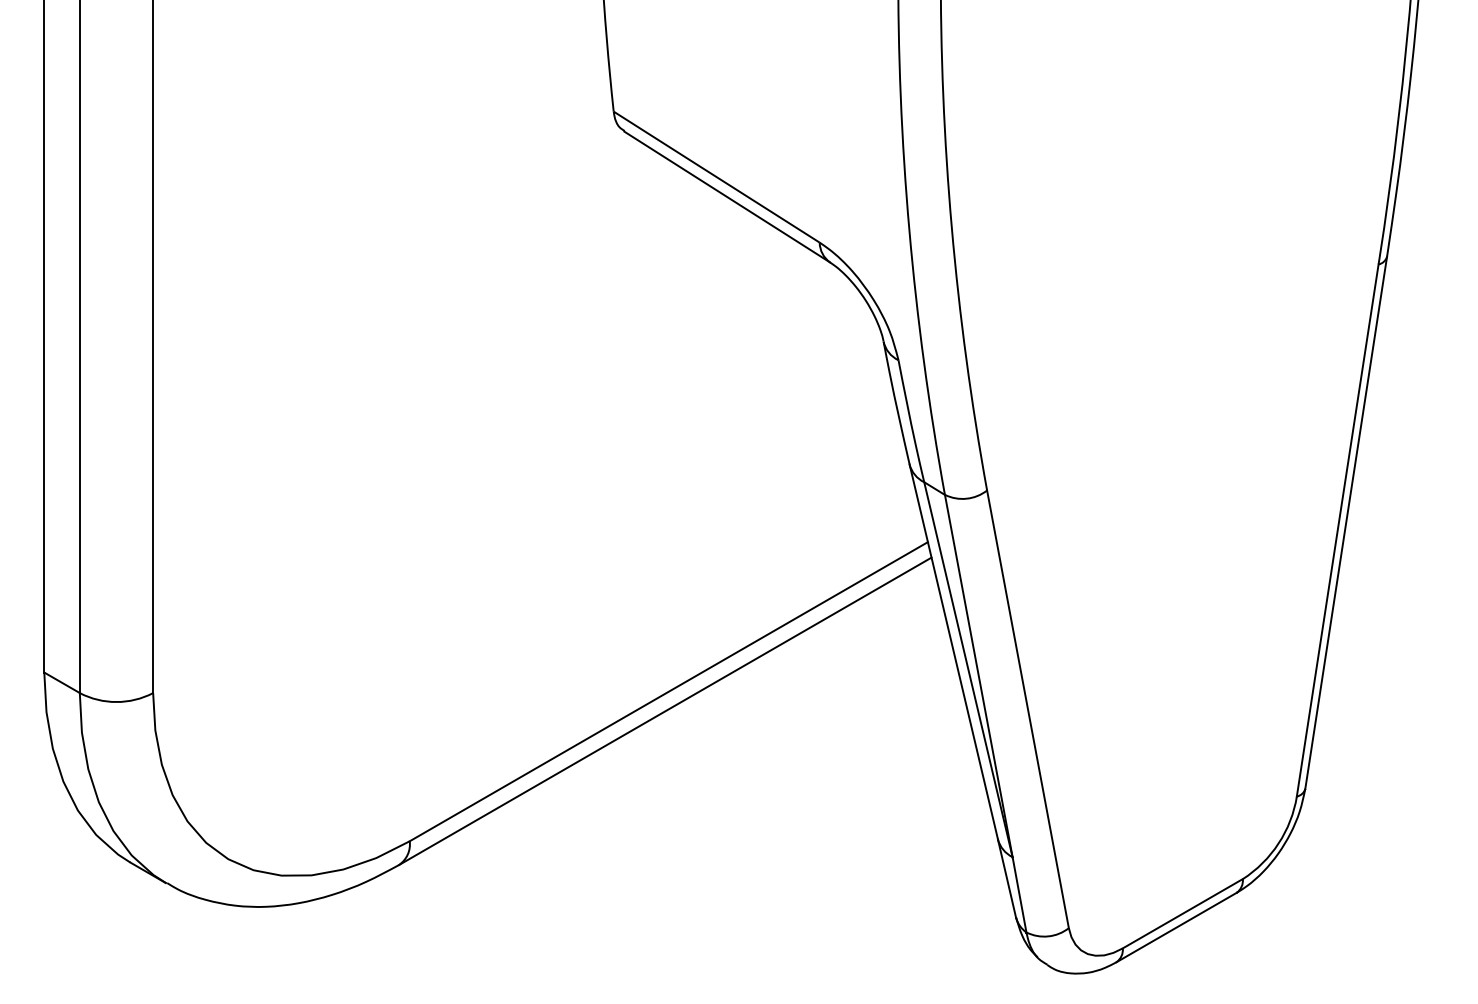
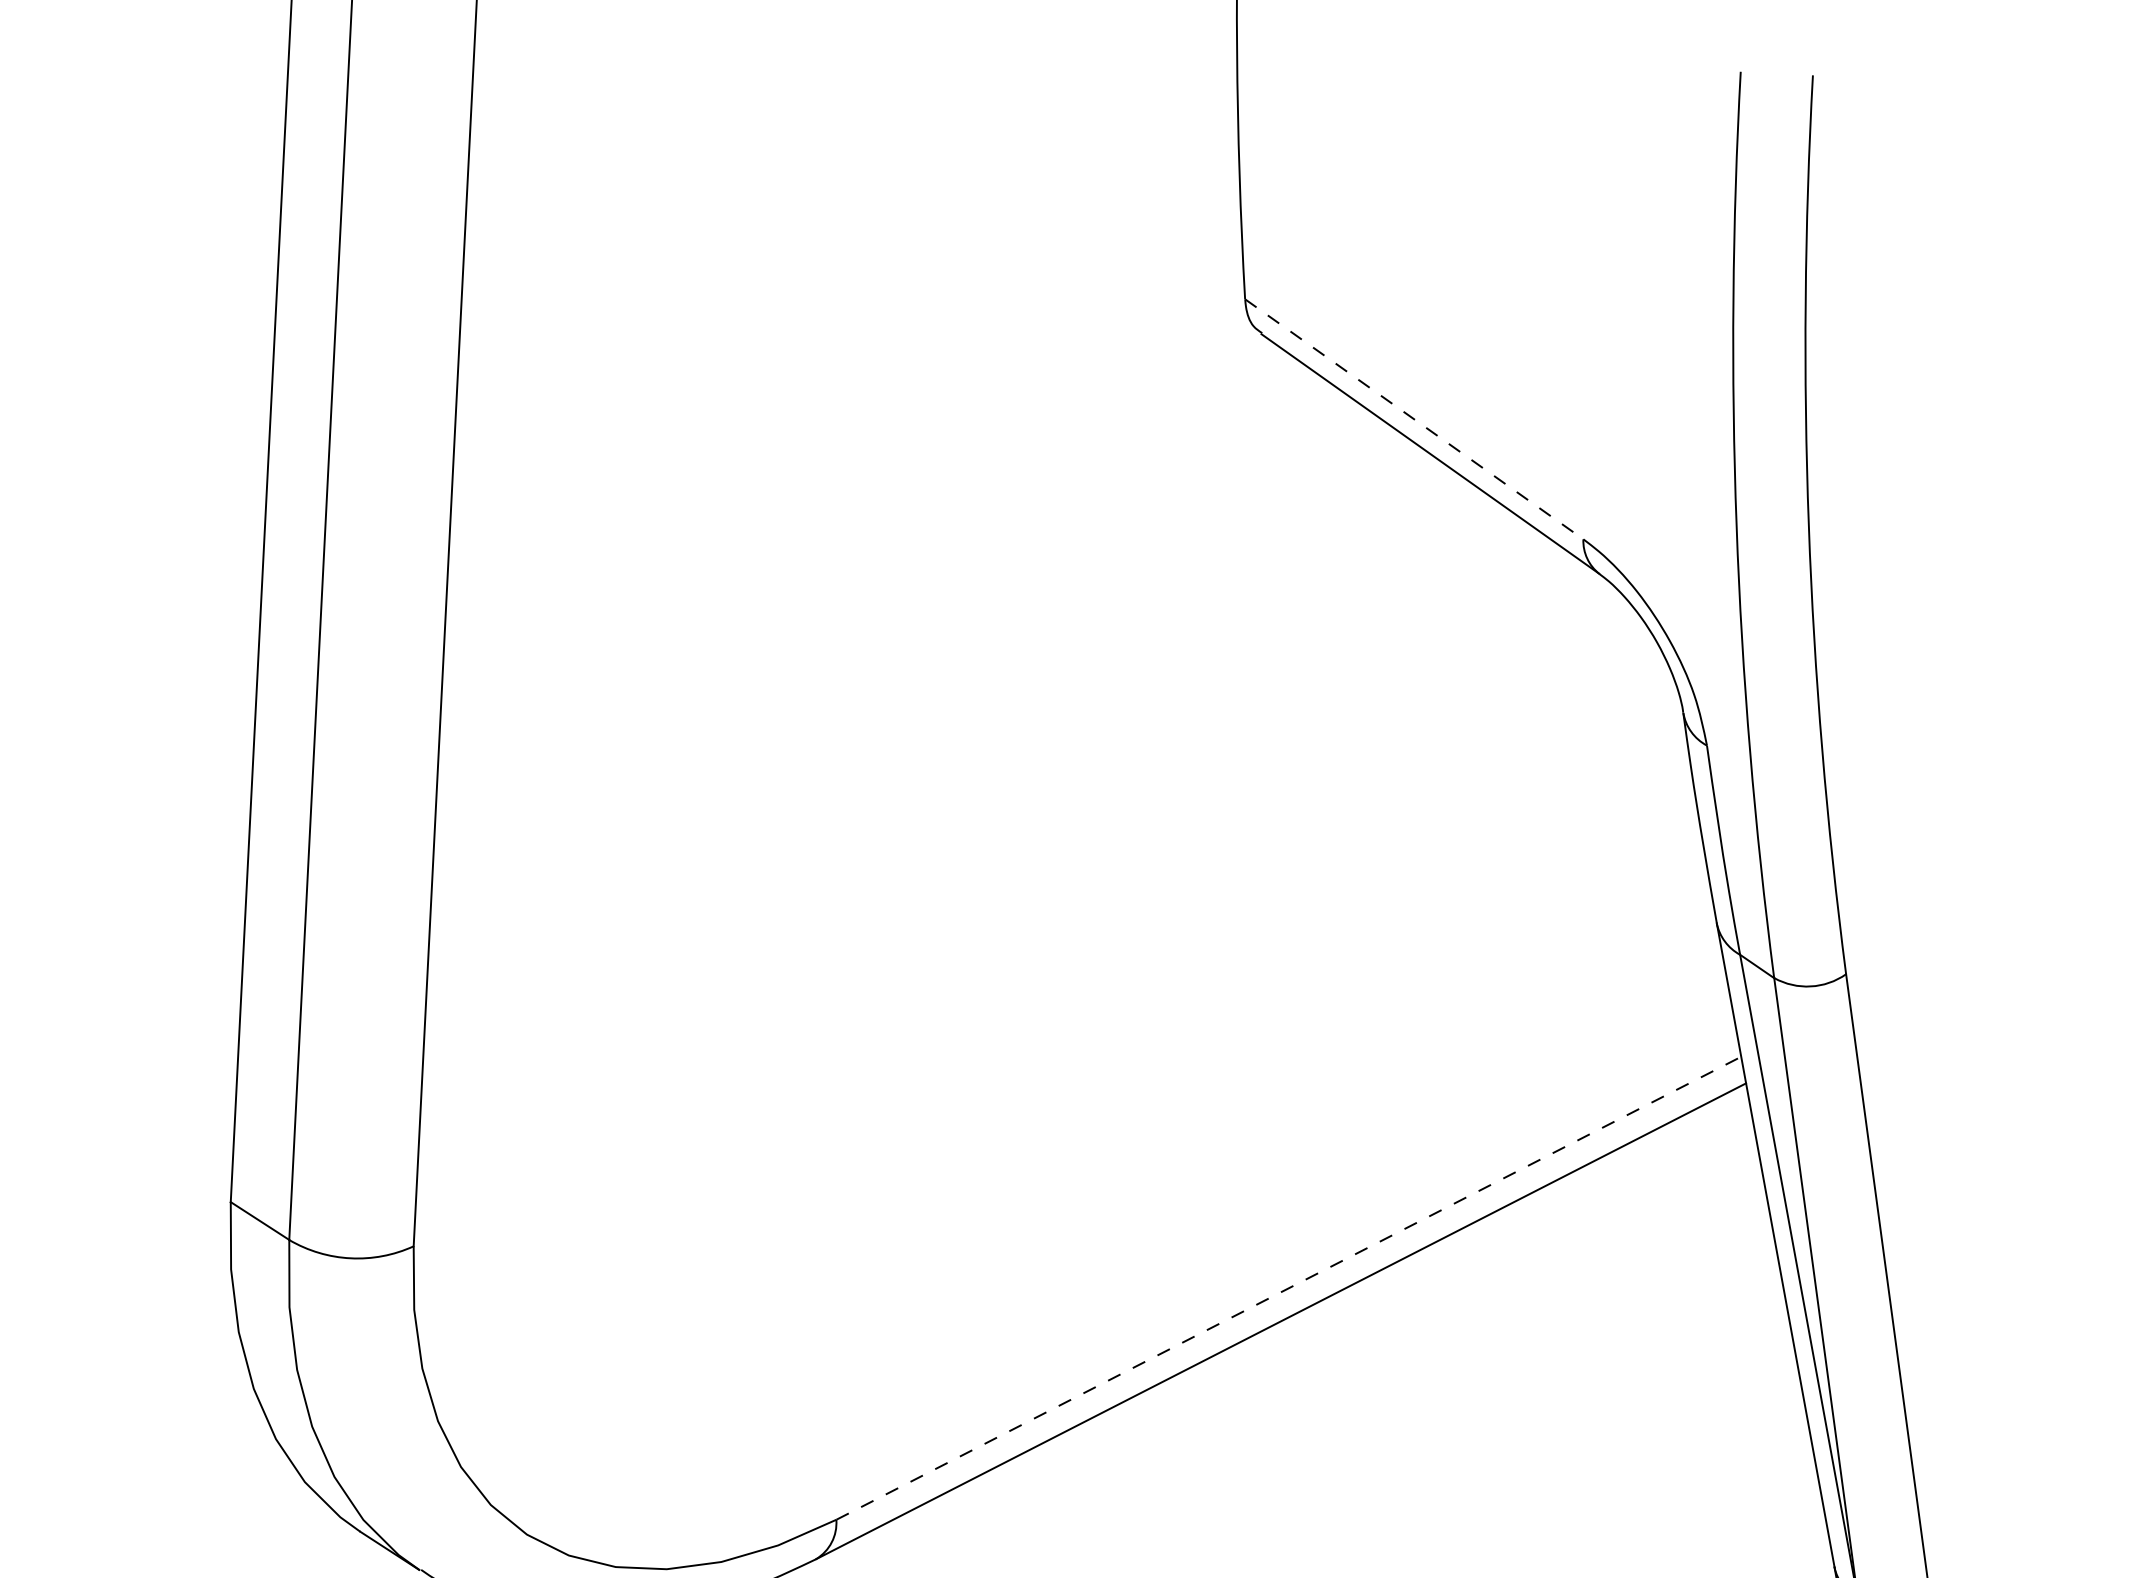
line: (716, 176) -> (1413, 418), solid -> dashed
line: (669, 691) -> (1289, 1287), solid -> dashed

